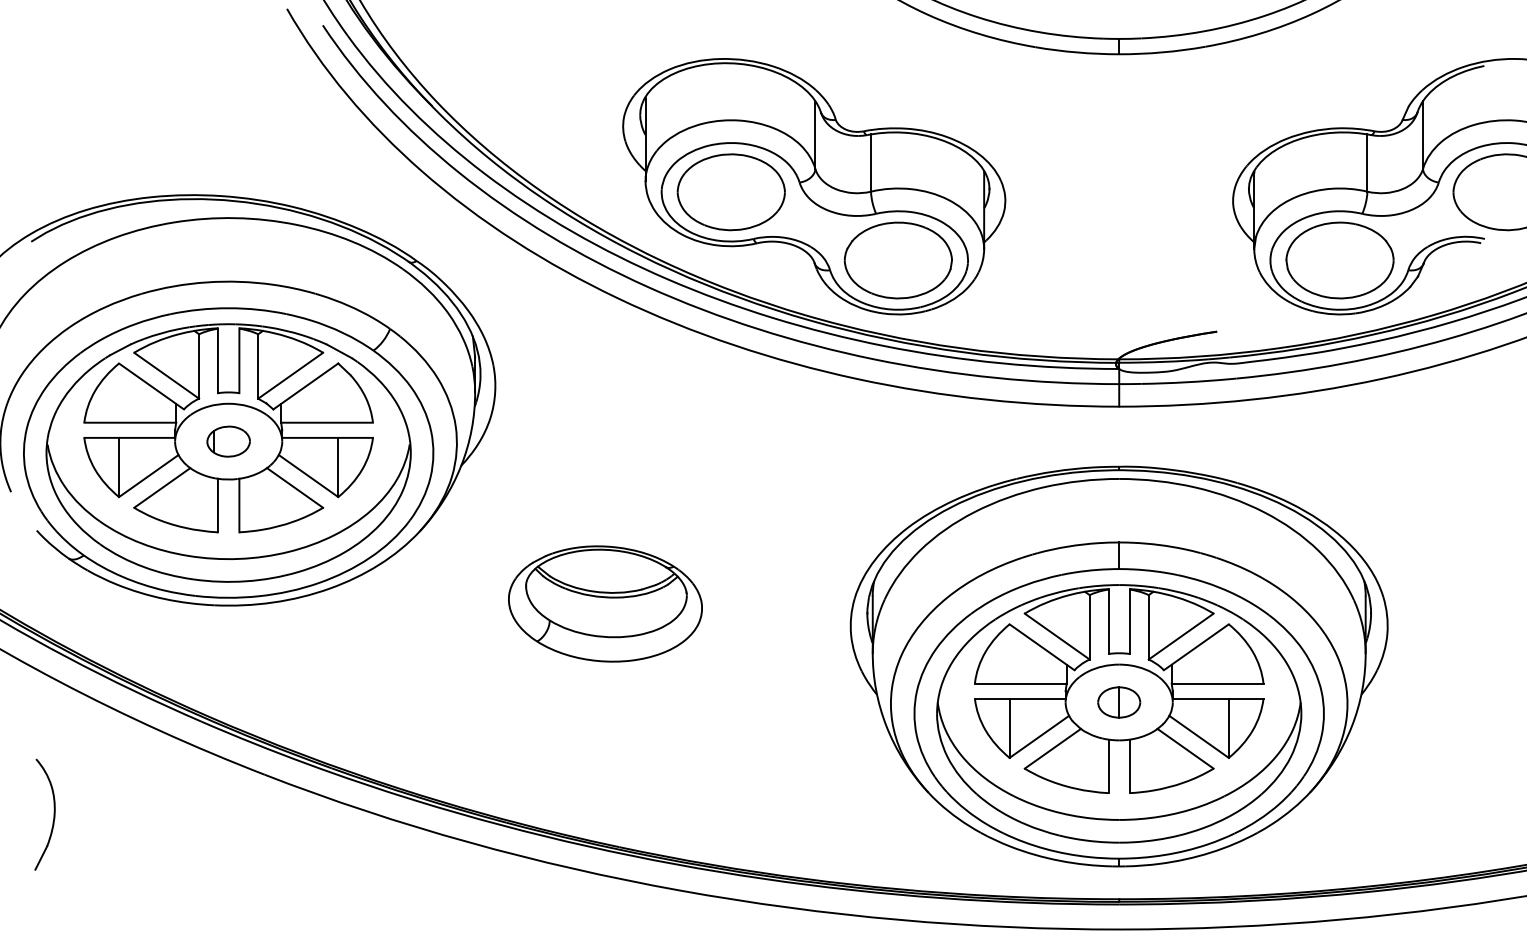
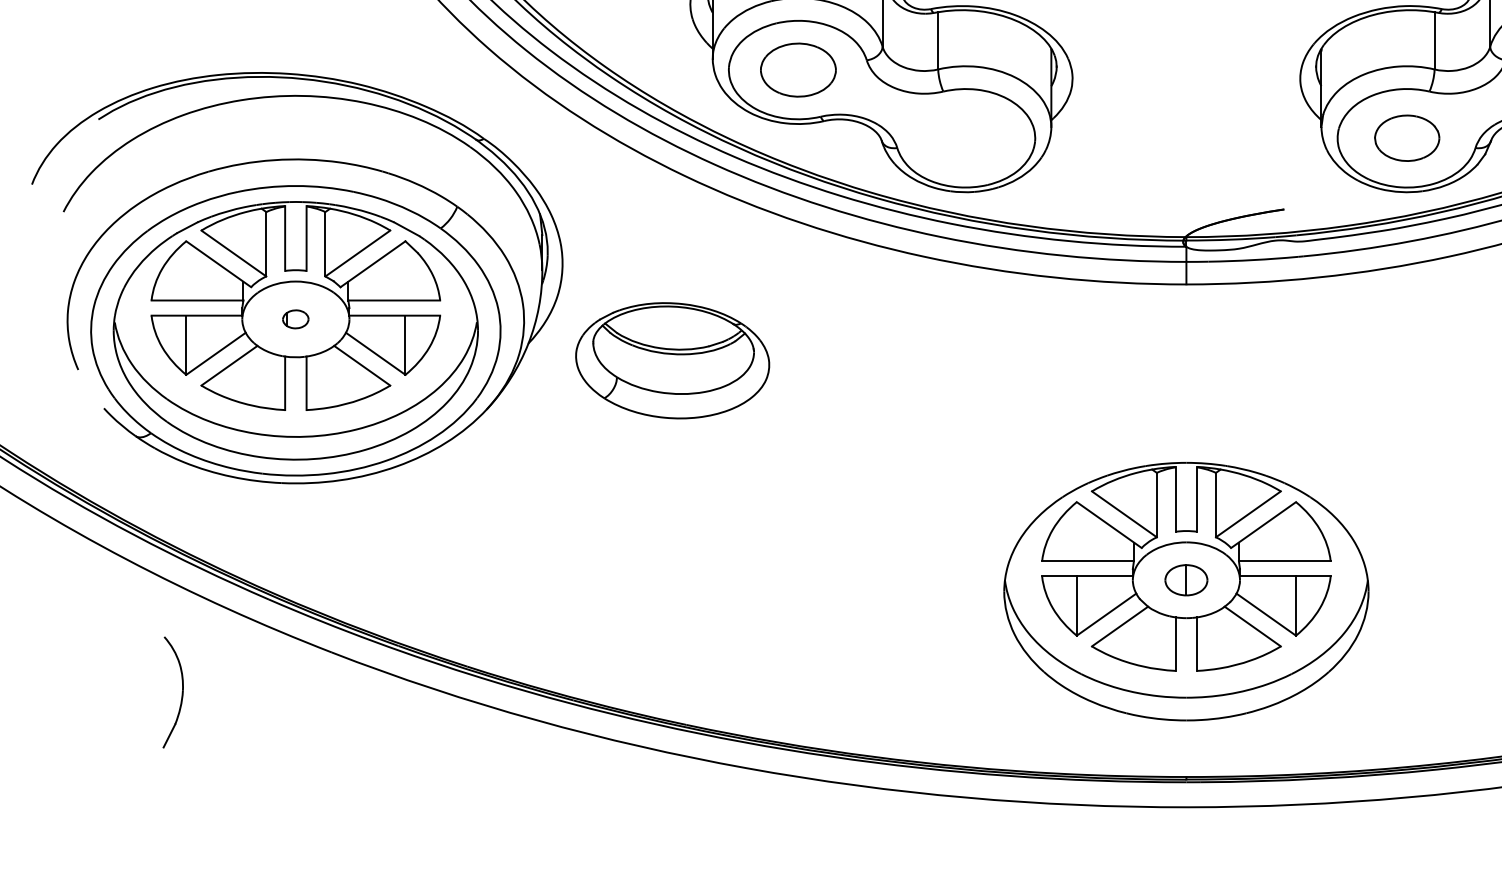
part: (730, 192) -> (797, 70), size x0.7
part: (897, 260) -> (964, 138), removed
part: (1339, 260) -> (1406, 138), size x0.6
part: (228, 441) -> (295, 319), size x0.6
part: (605, 603) -> (672, 360), moved
part: (1118, 666) -> (1185, 544), removed
part: (53, 814) -> (181, 692), moved

